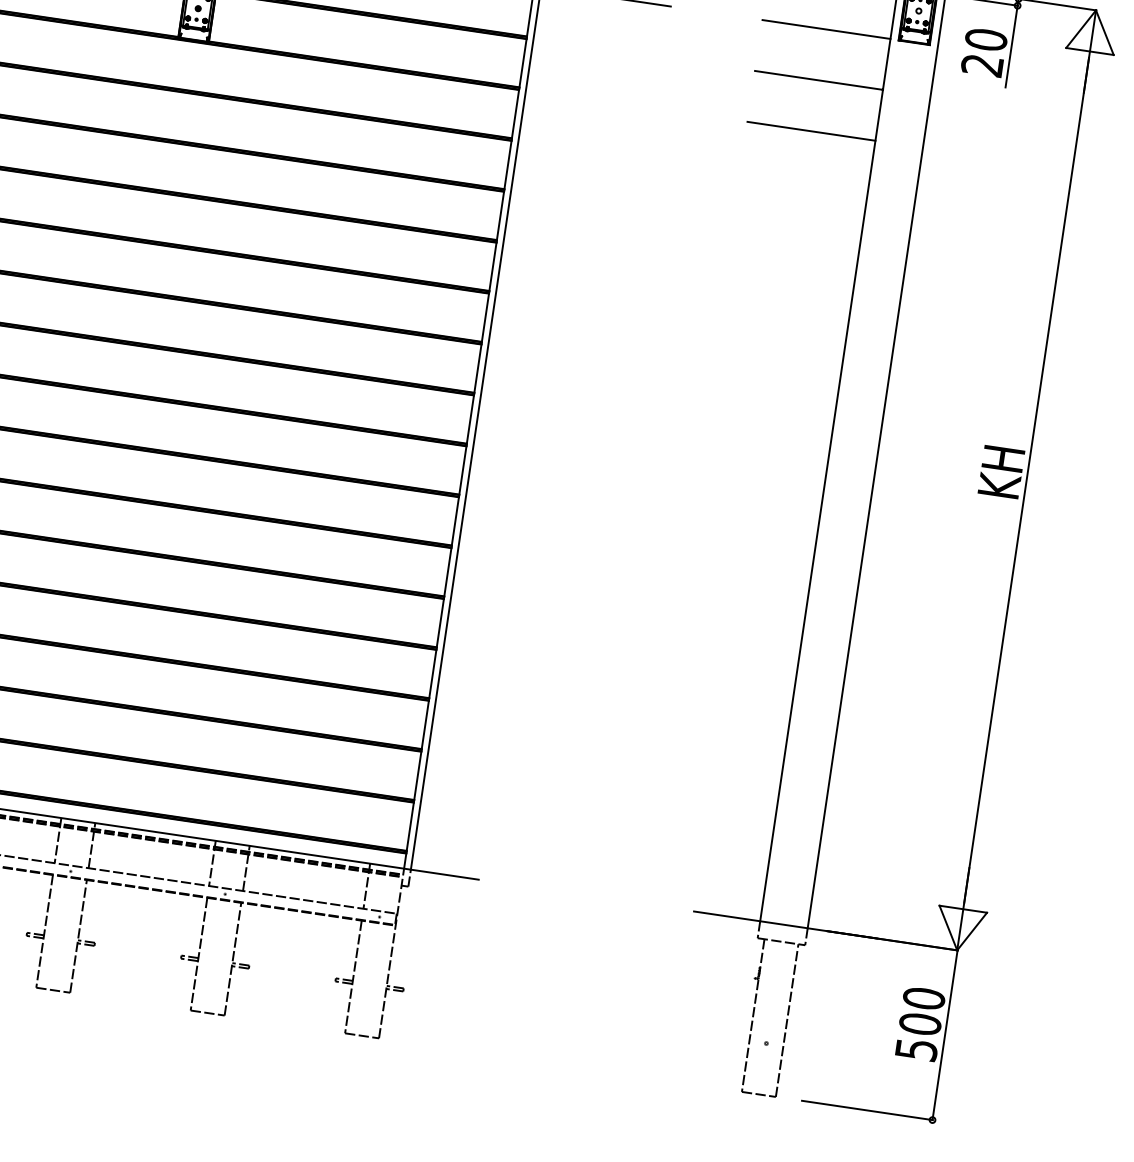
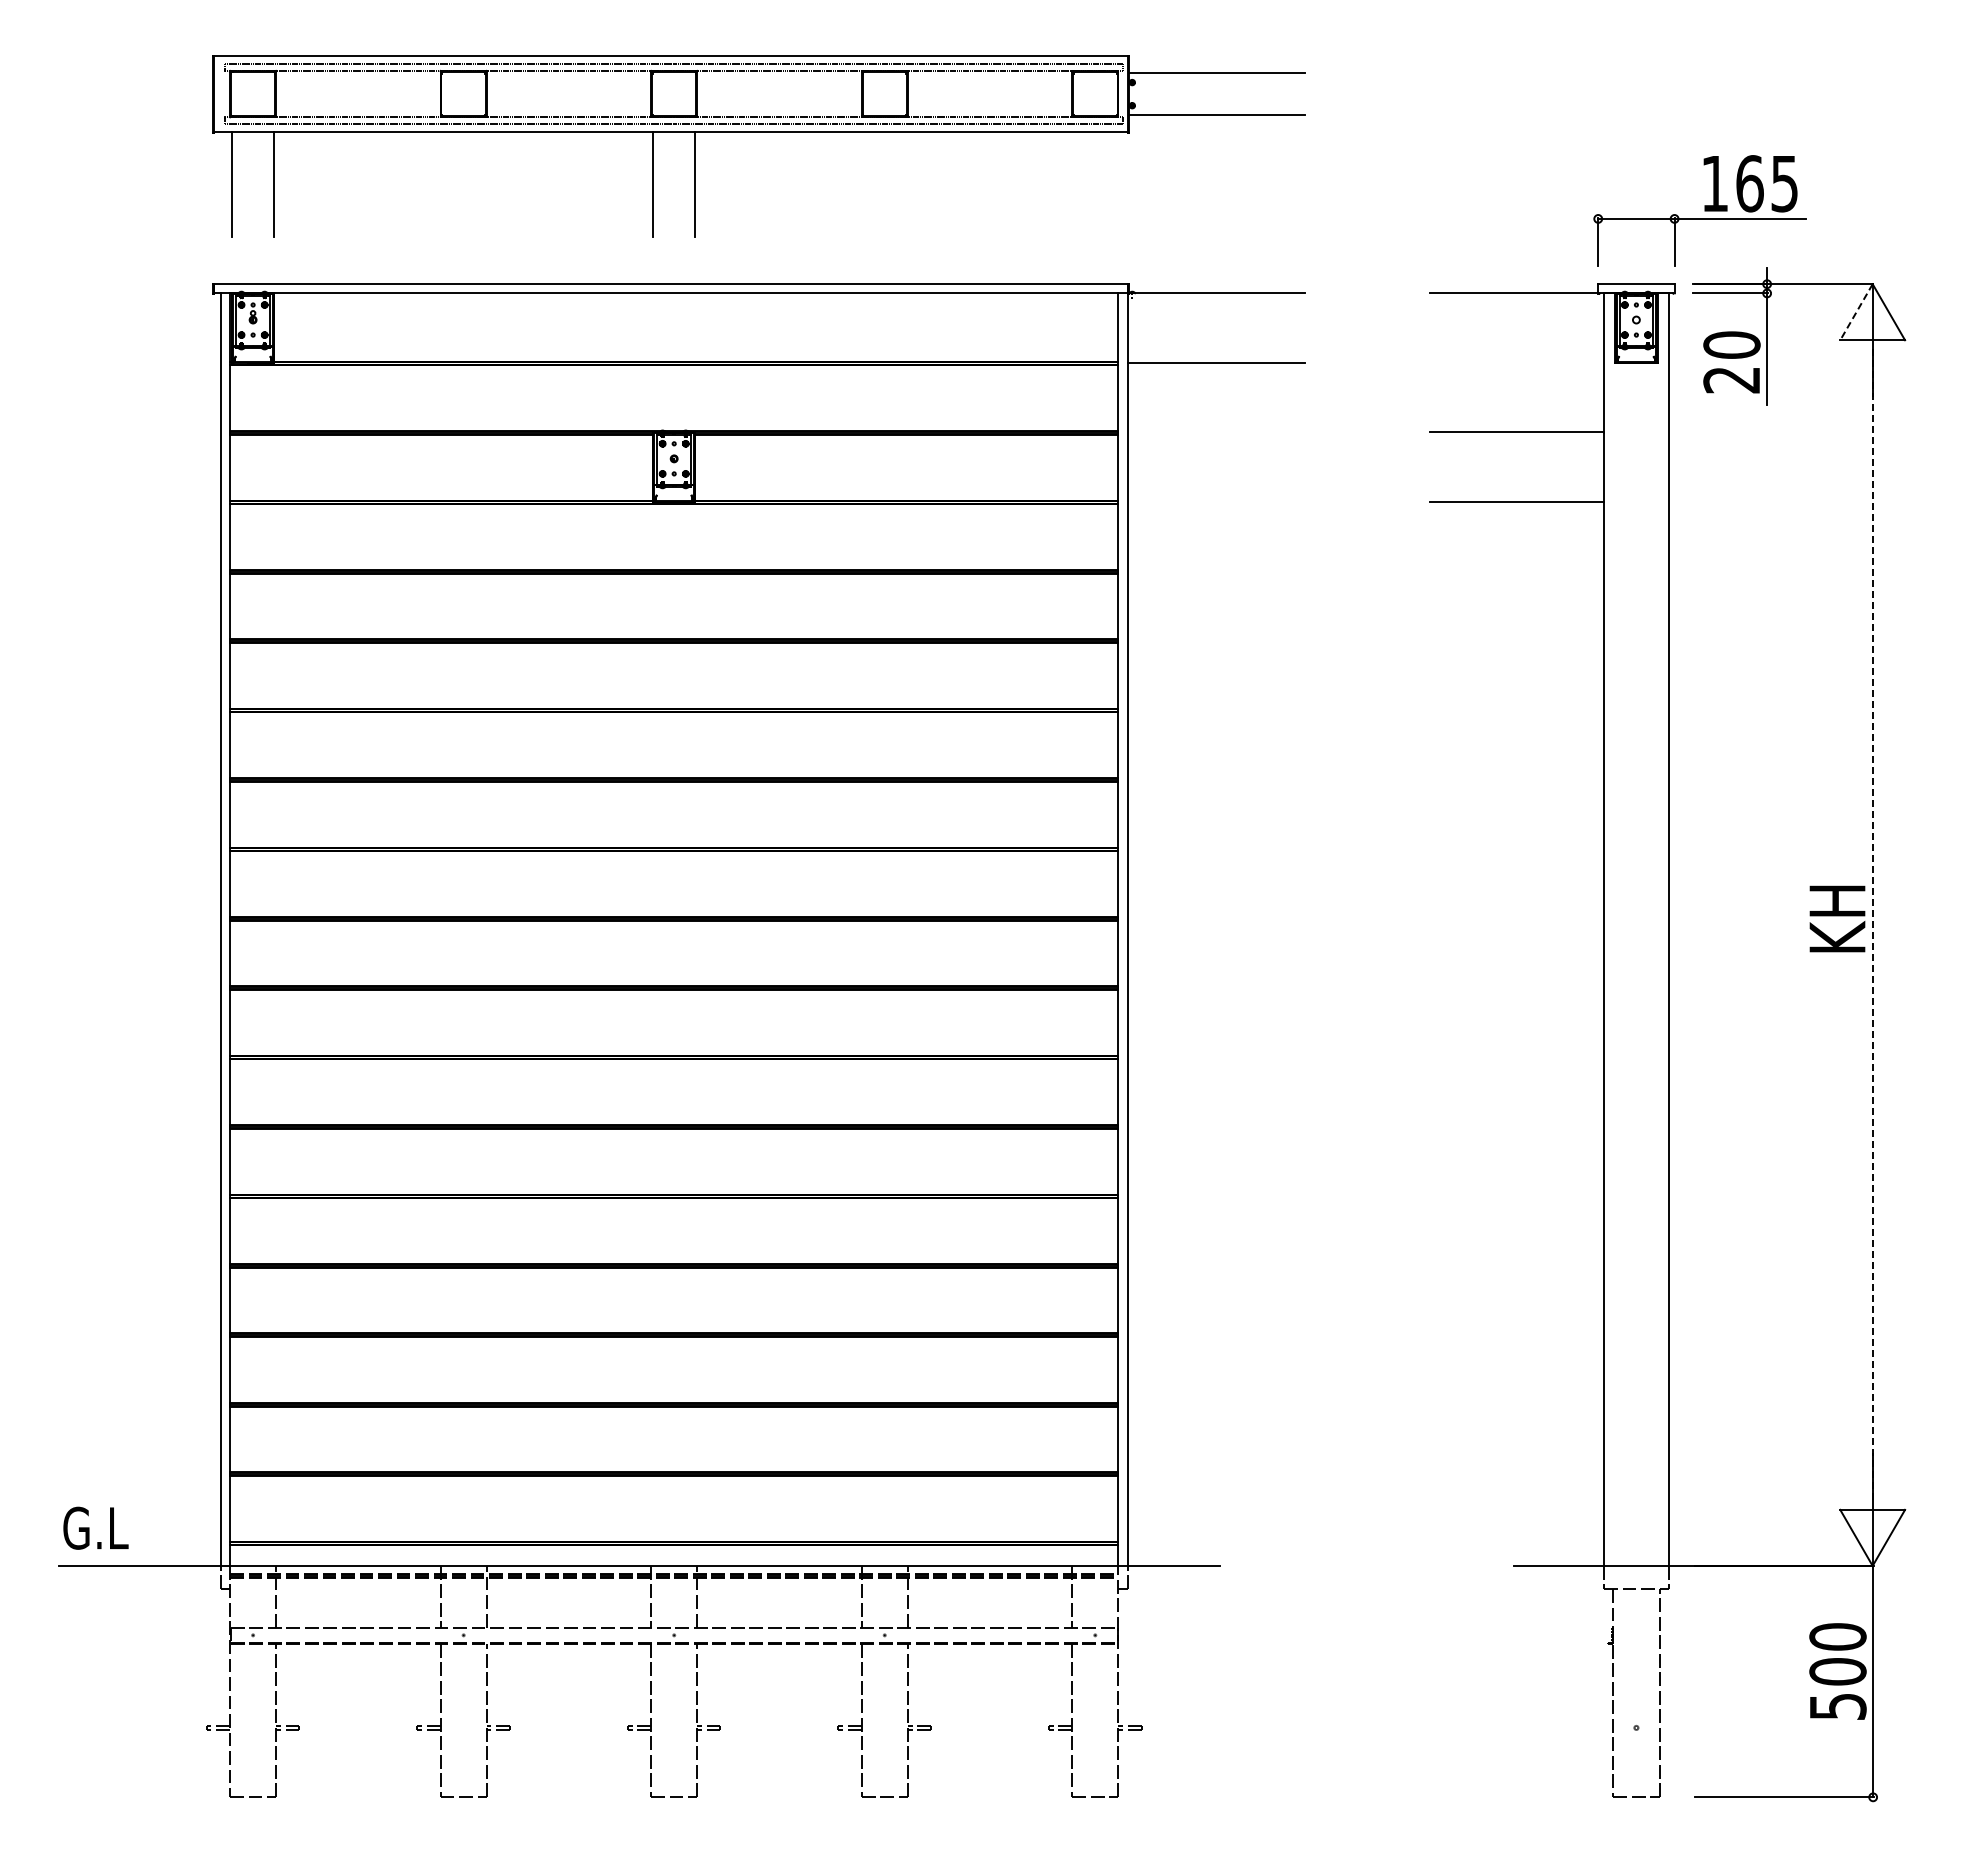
line: (826, 29) -> (1516, 362), removed
line: (1081, 29) -> (1856, 312), solid -> dashed
line: (1026, 480) -> (1872, 925), solid -> dashed

